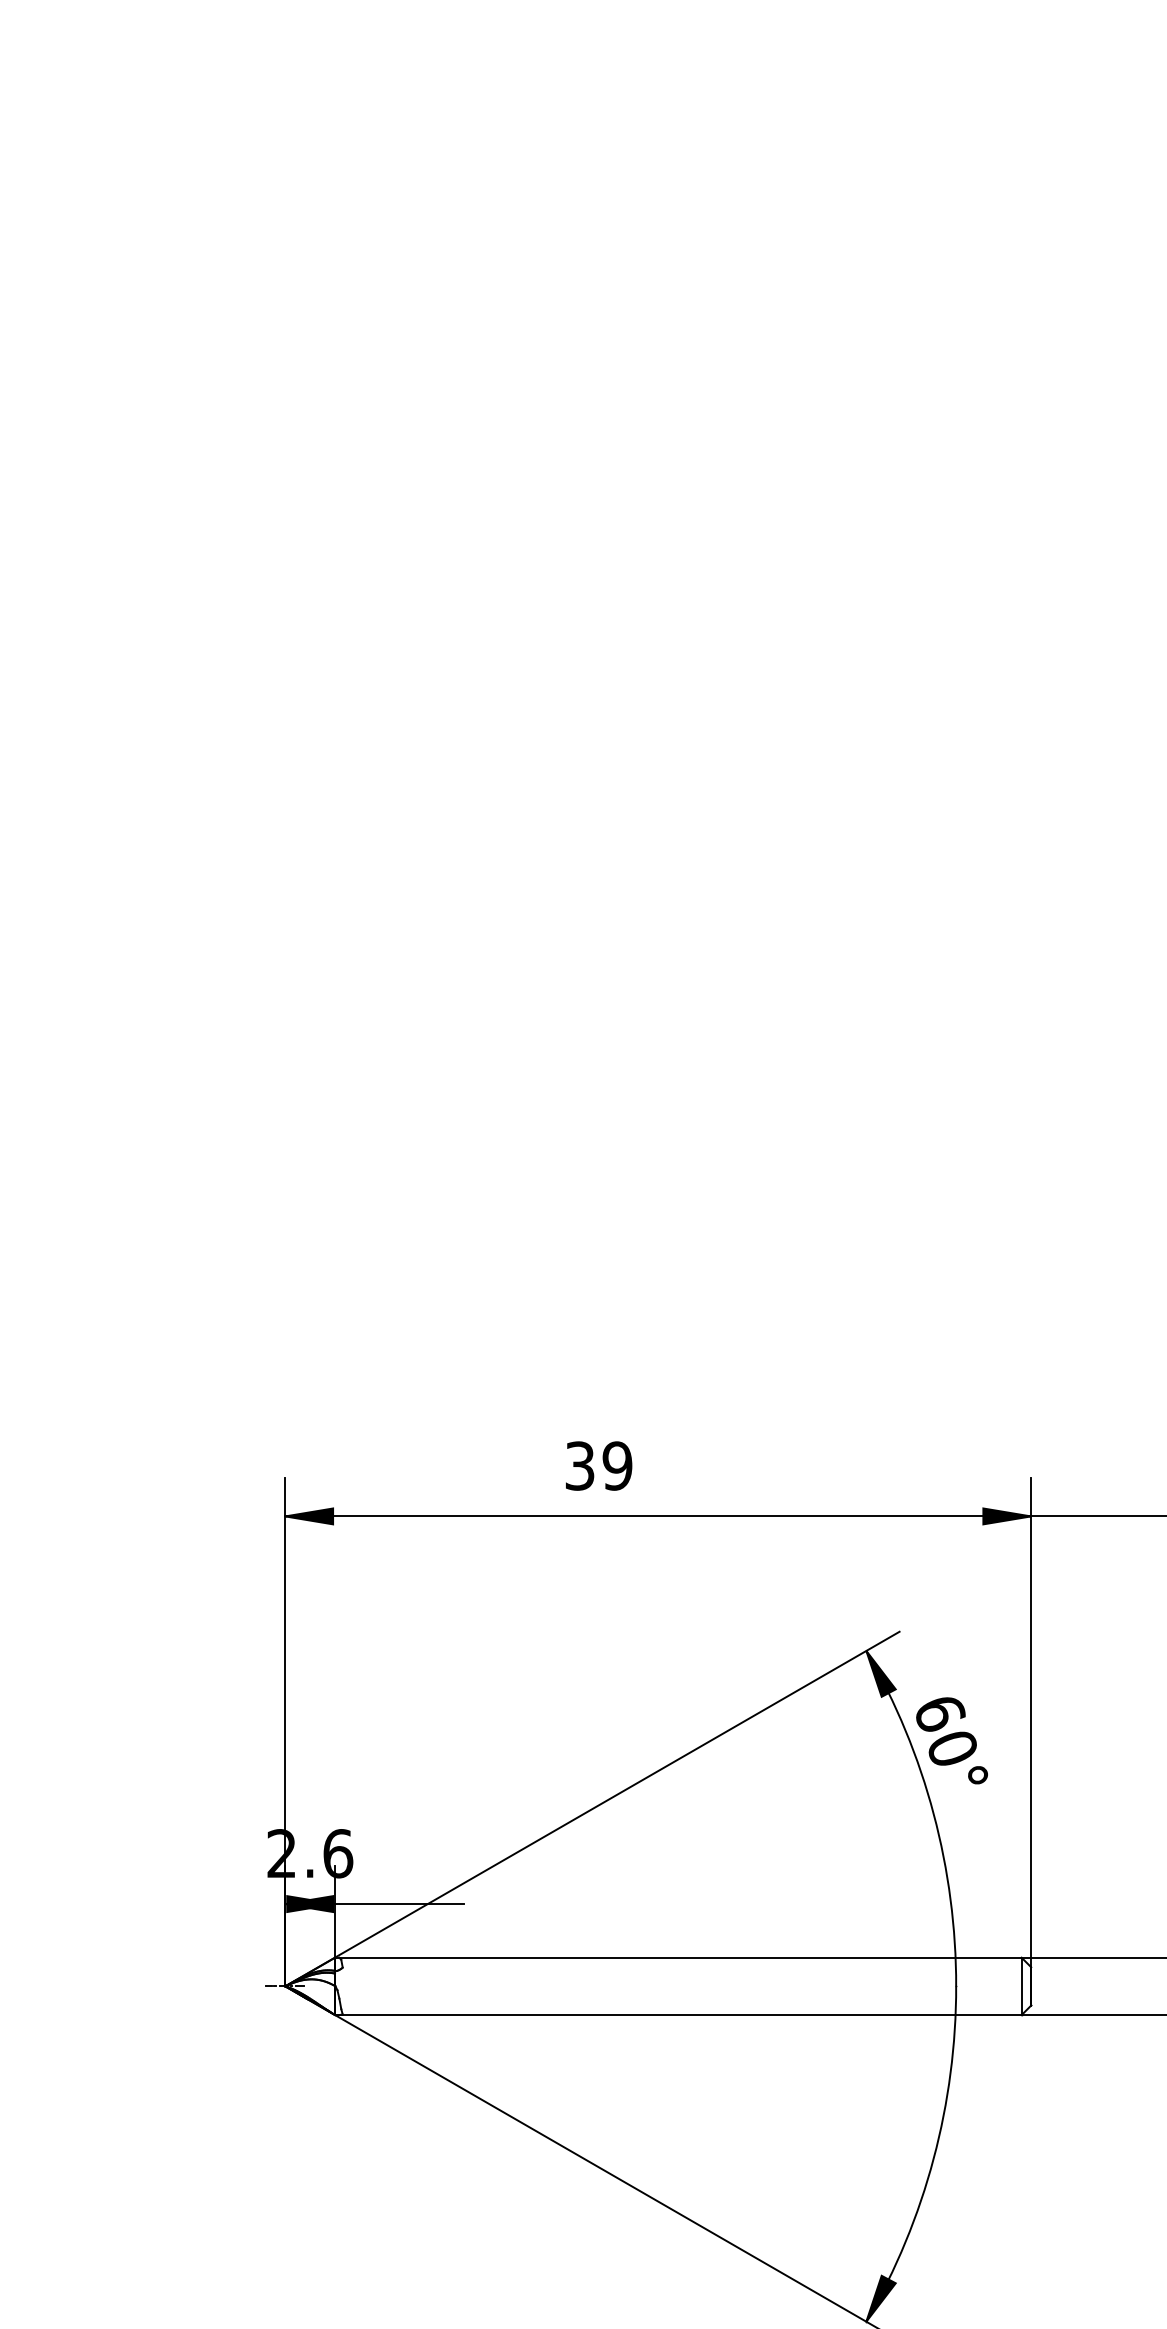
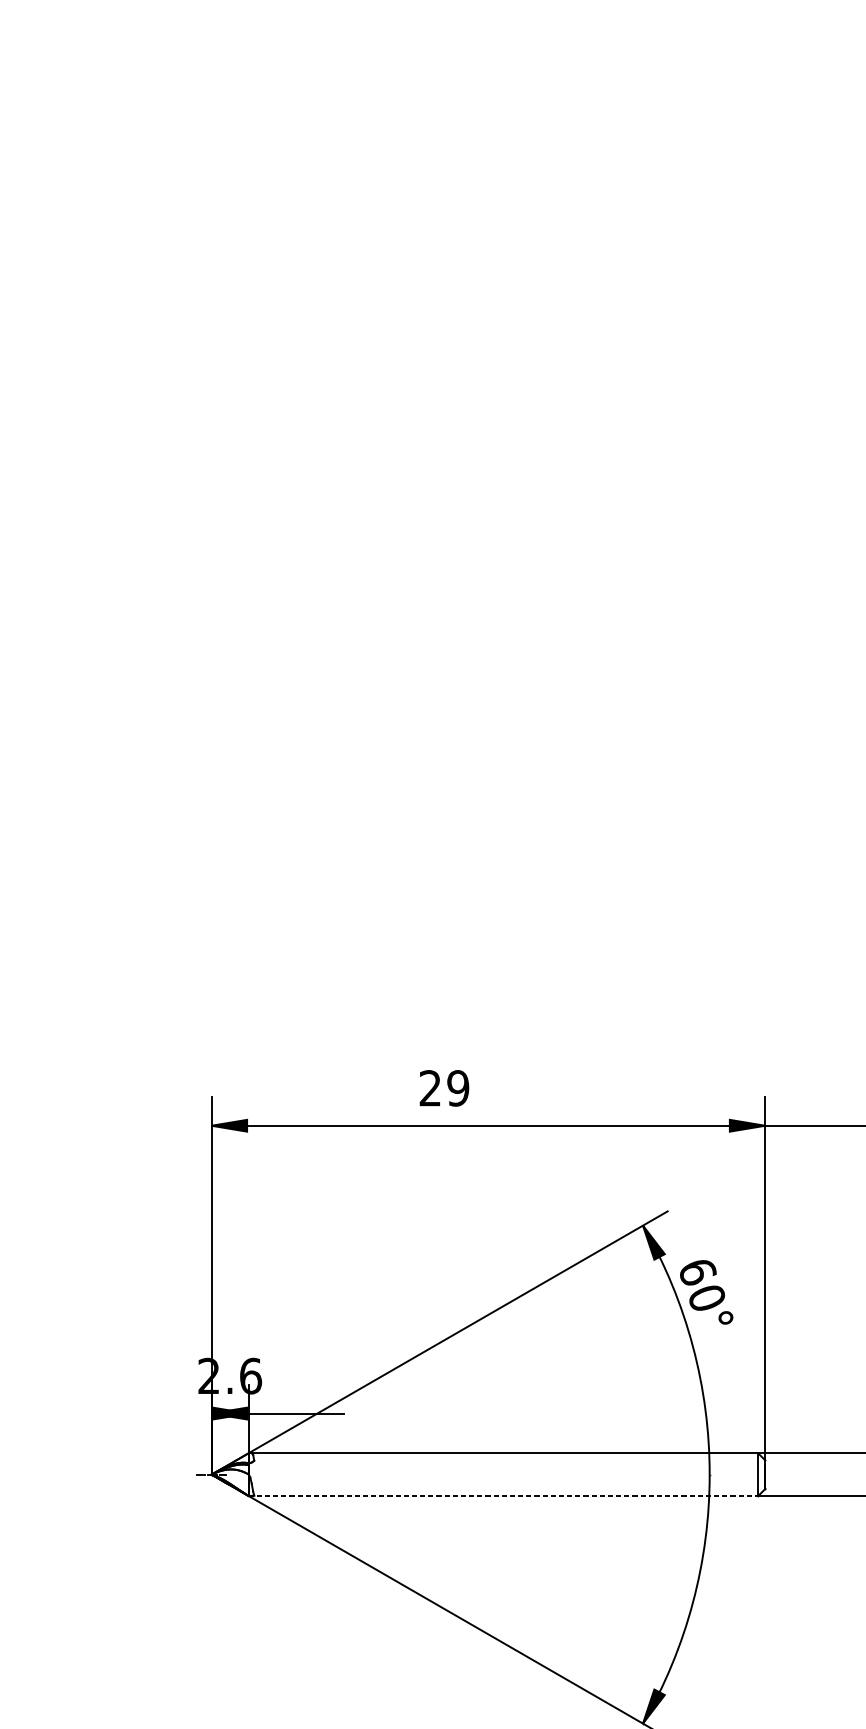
text: (579, 1465) -> (430, 1087), 39 -> 29
line: (678, 2015) -> (503, 1496), solid -> dashed

